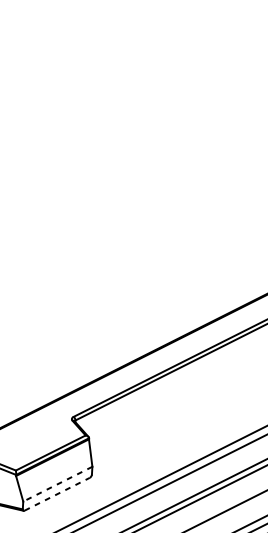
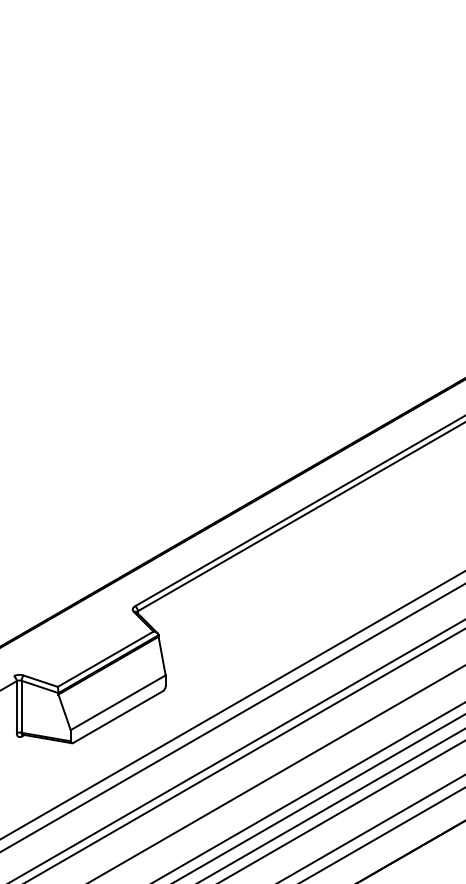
line: (58, 484) -> (118, 702), dashed -> solid
line: (57, 494) -> (118, 717), dashed -> solid

